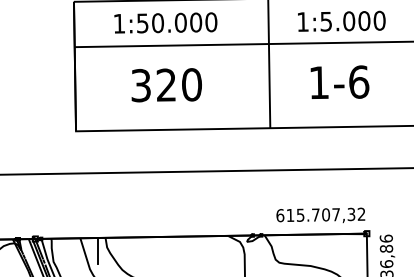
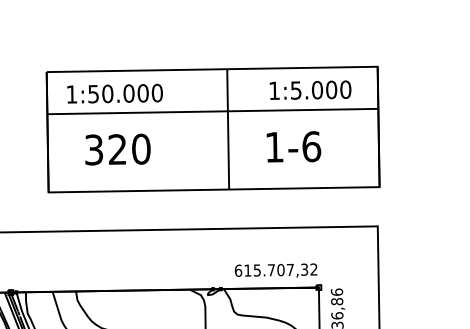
text: (341, 20) -> (310, 89), moved
text: (165, 22) -> (114, 93), moved
text: (166, 85) -> (117, 149), moved
line: (98, 250) -> (69, 303), removed

